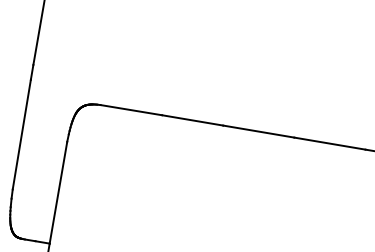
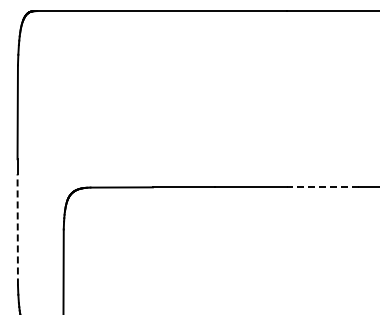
line: (21, 134) -> (17, 229), solid -> dashed
line: (329, 143) -> (322, 187), solid -> dashed

